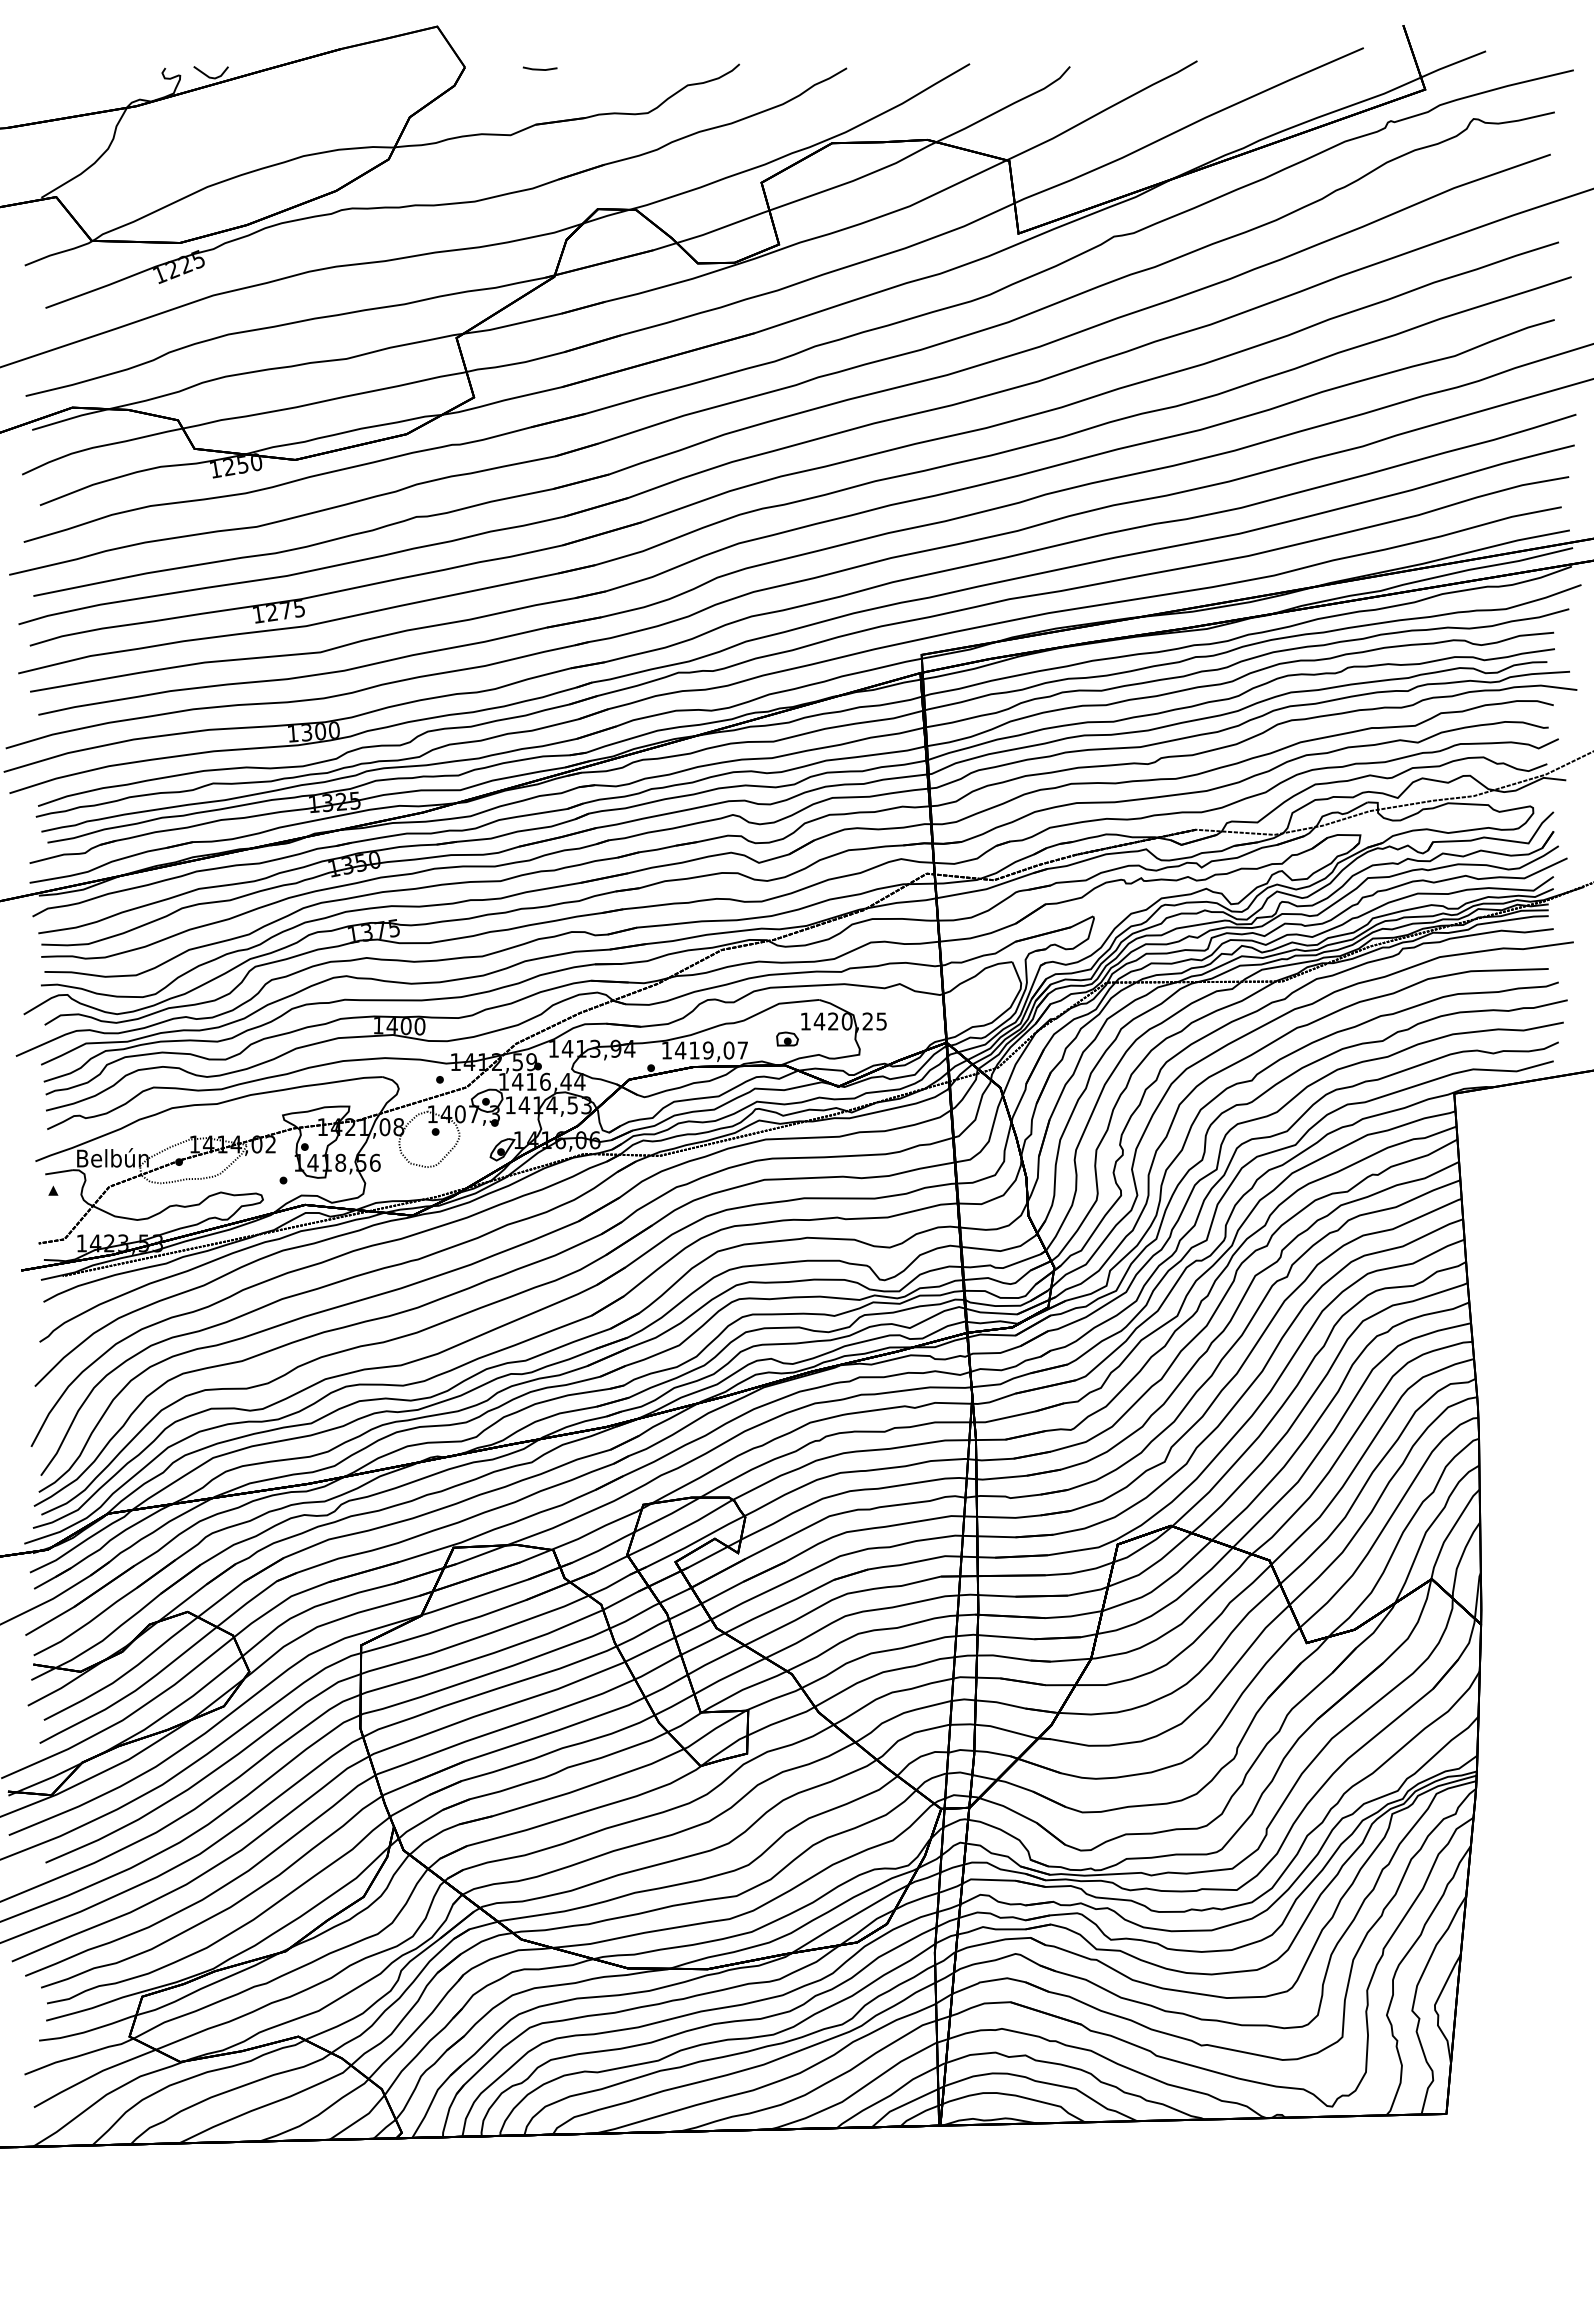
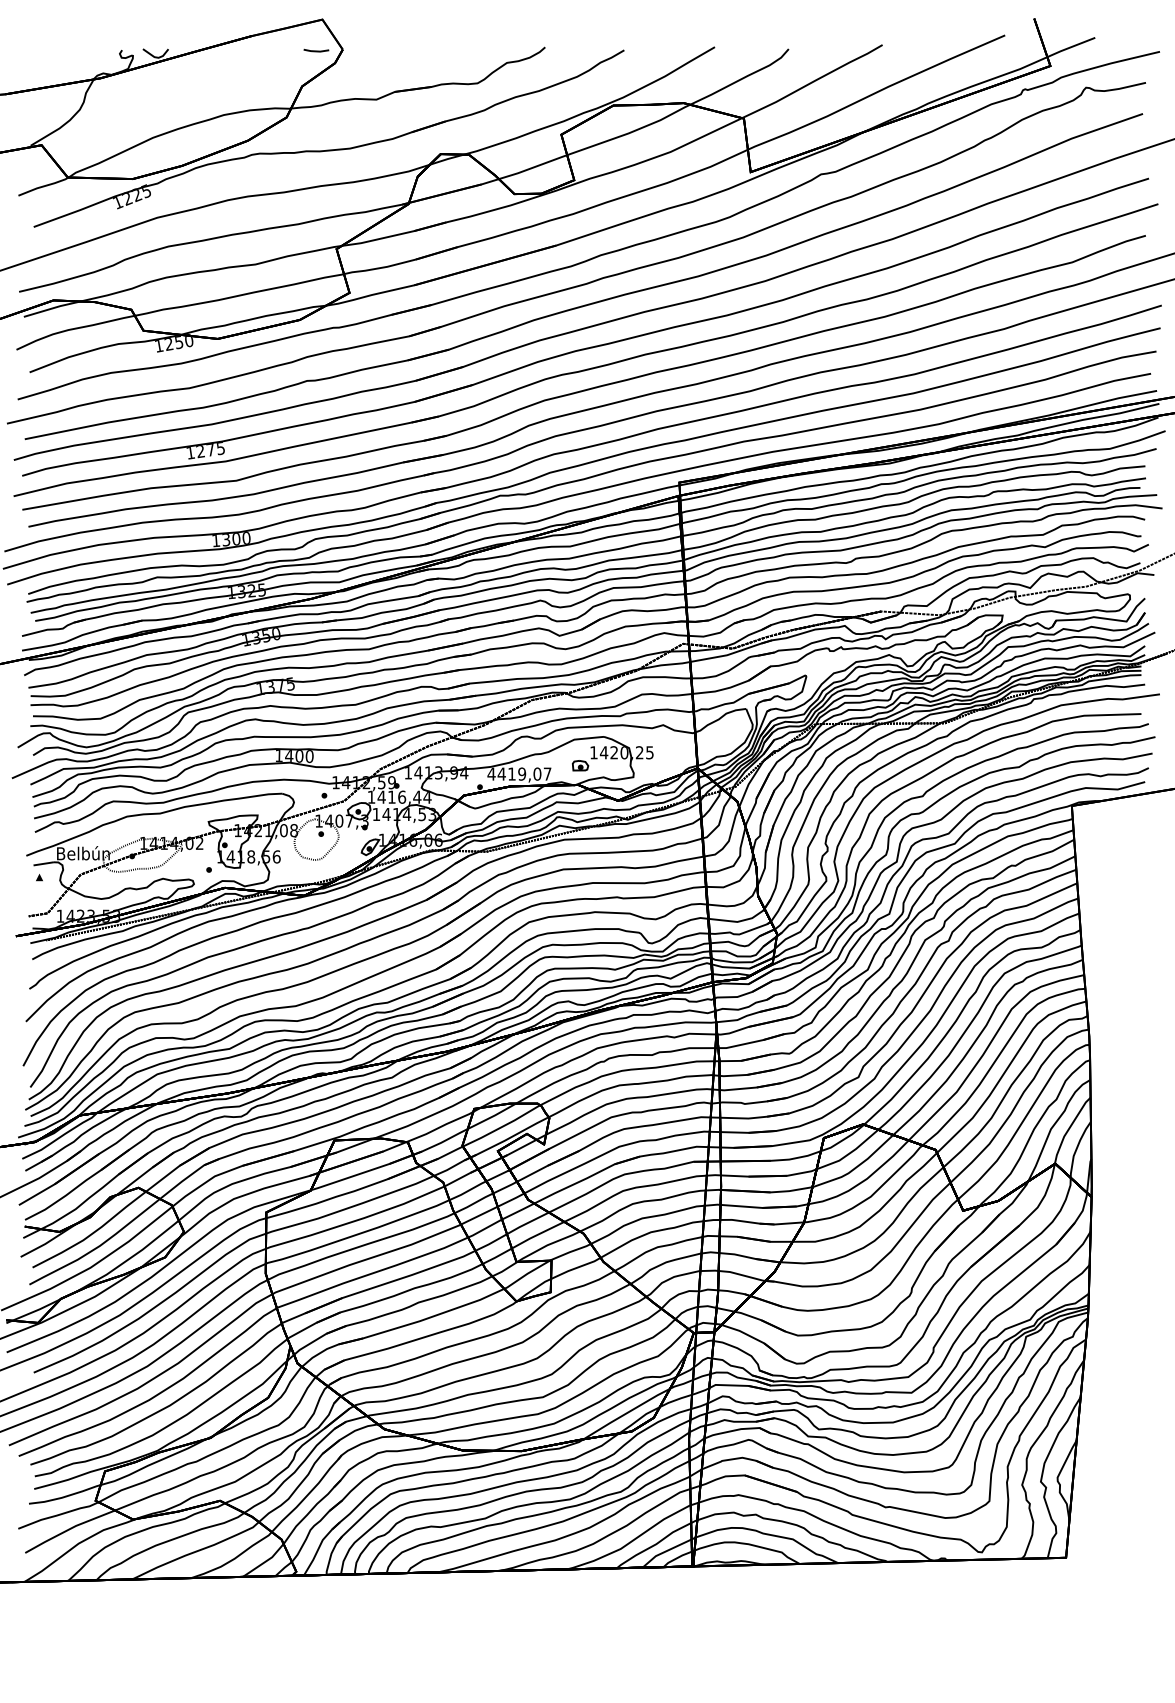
line: (539, 68) -> (315, 50), moved
text: (666, 1050) -> (491, 774), 1419,07 -> 4419,07

